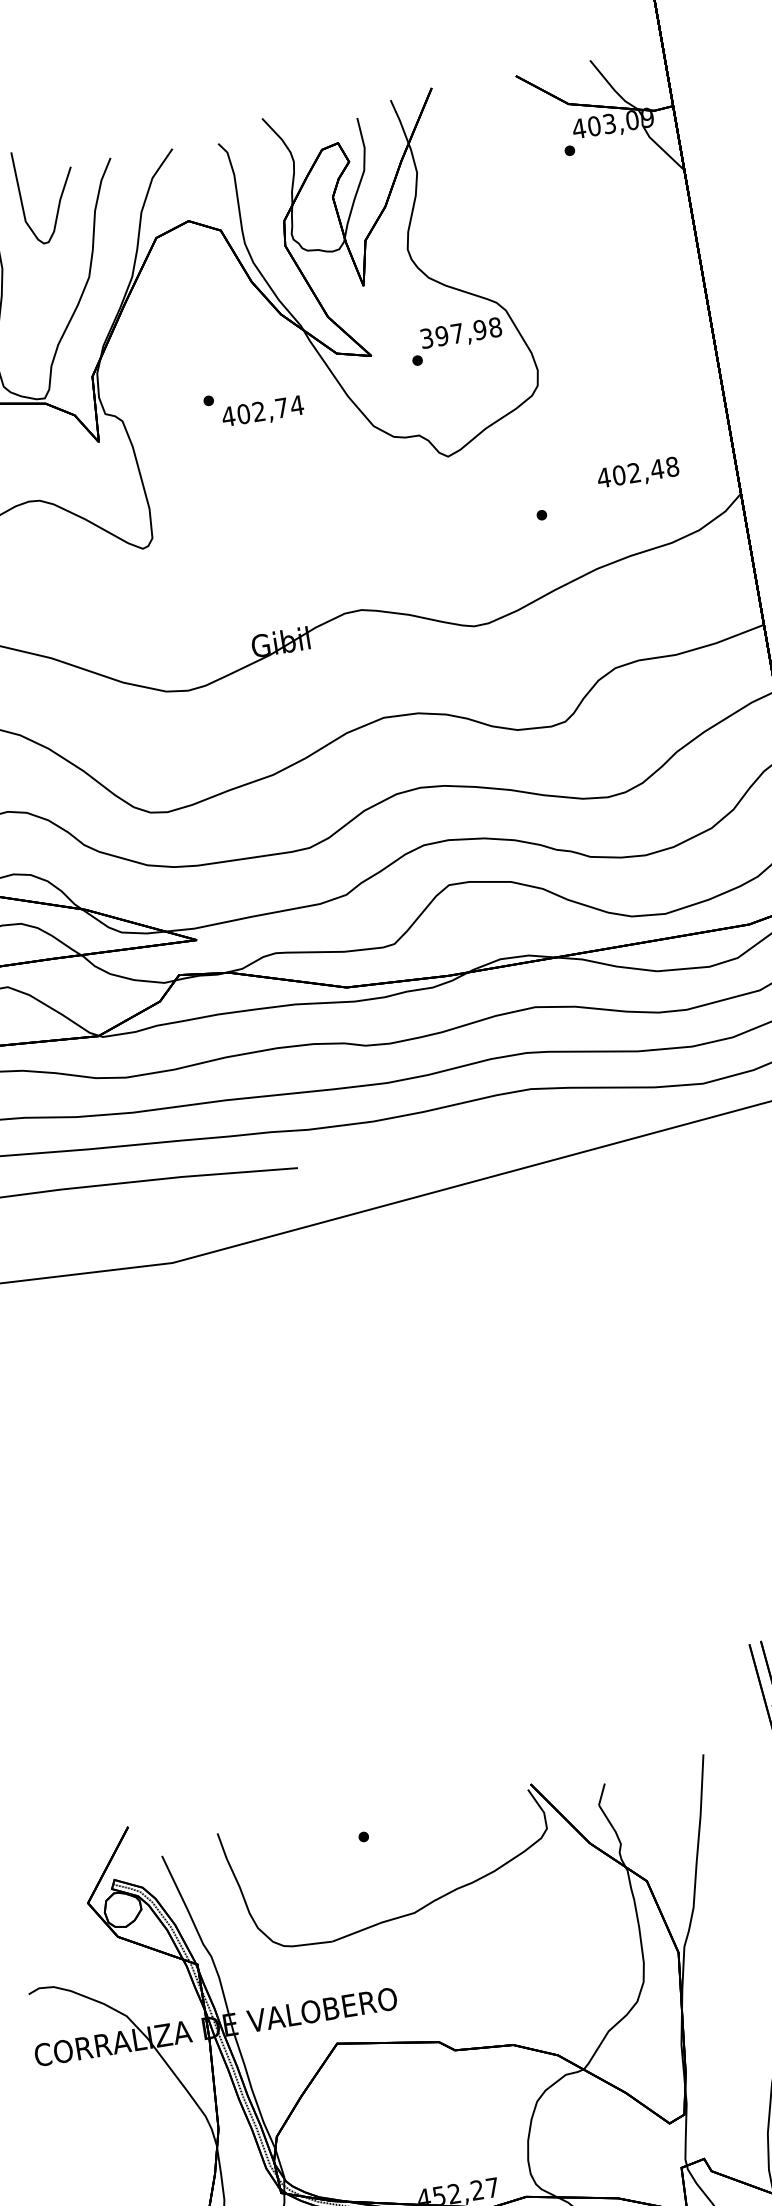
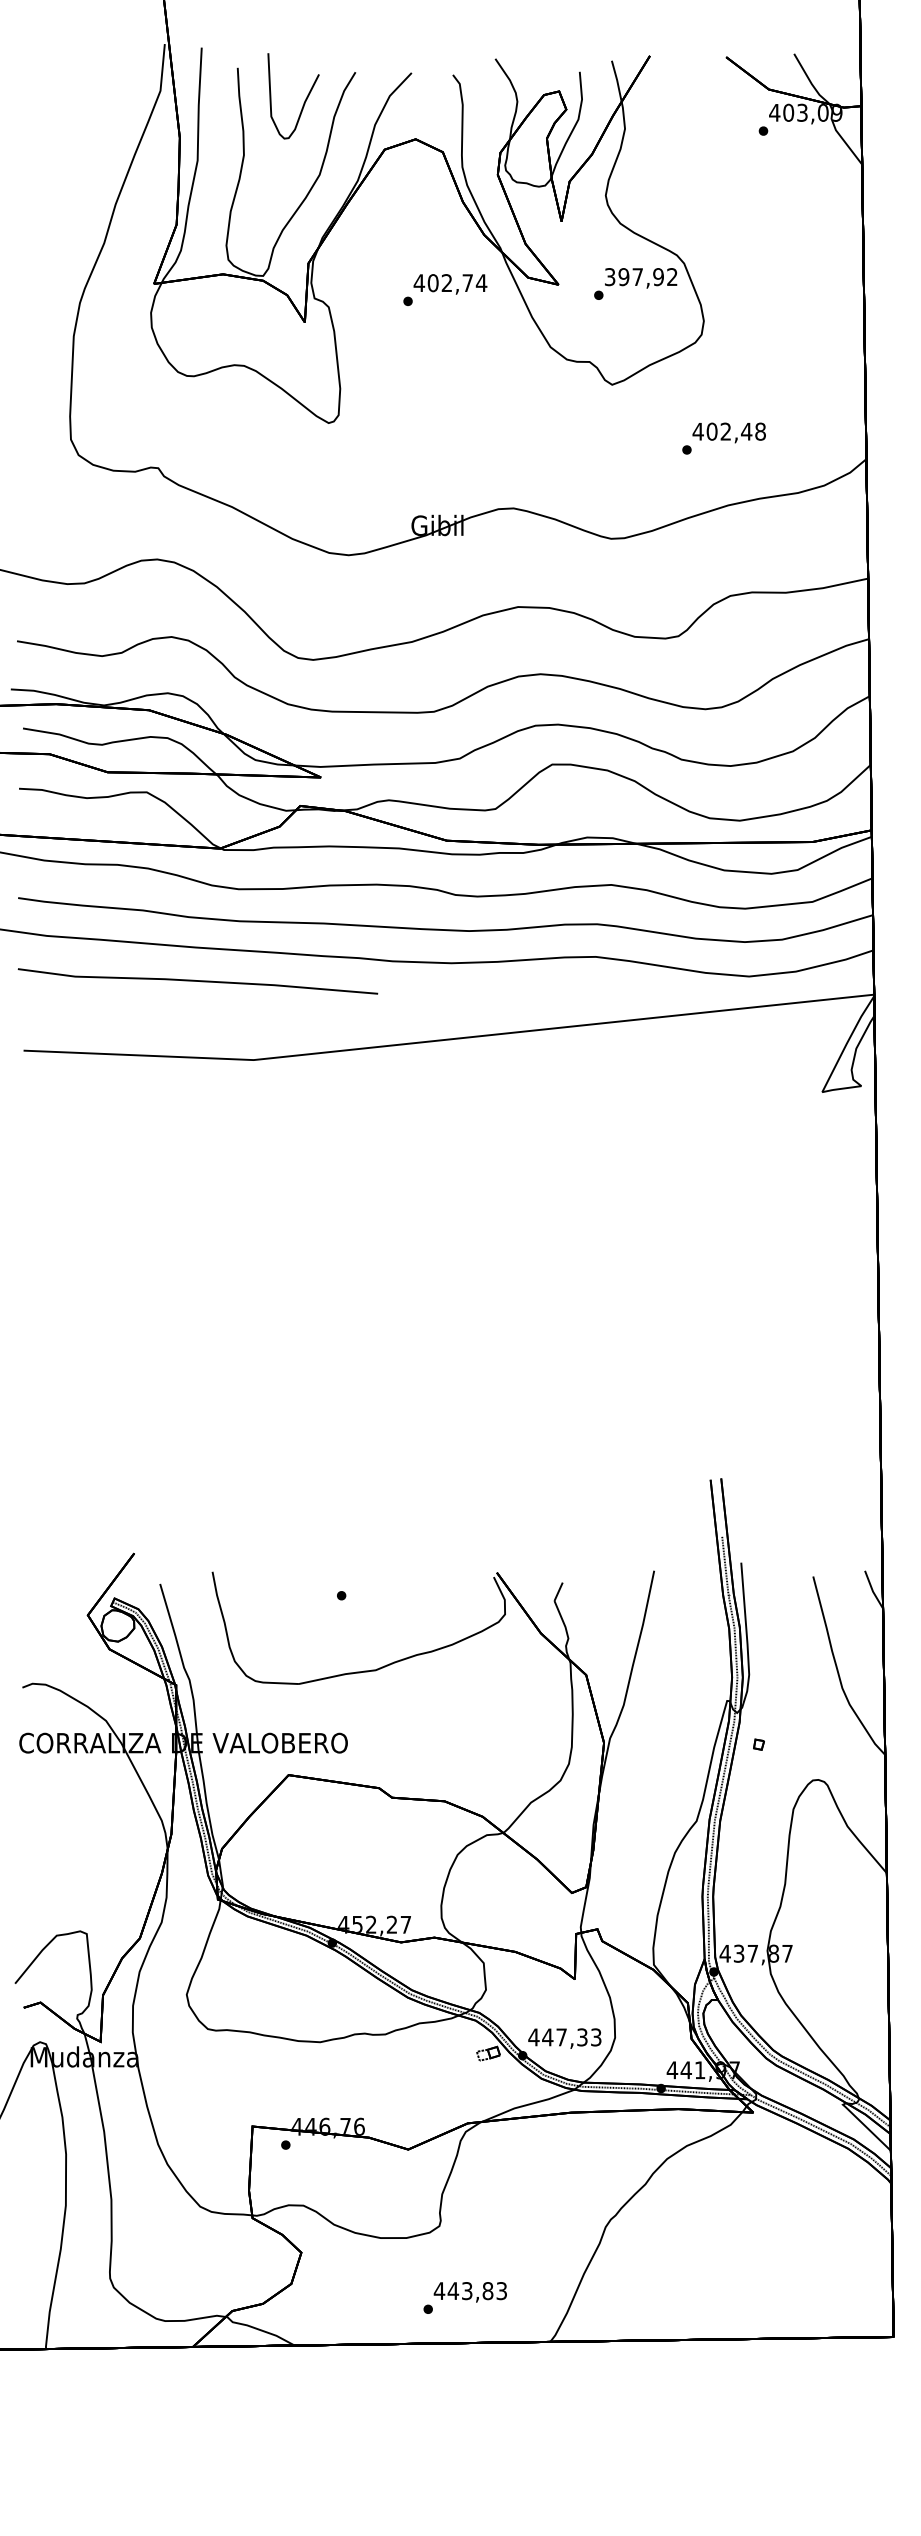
text: (495, 327) -> (672, 277), 397,98 -> 397,92
text: (263, 412) -> (450, 284), moved
text: (637, 473) -> (728, 432), moved

